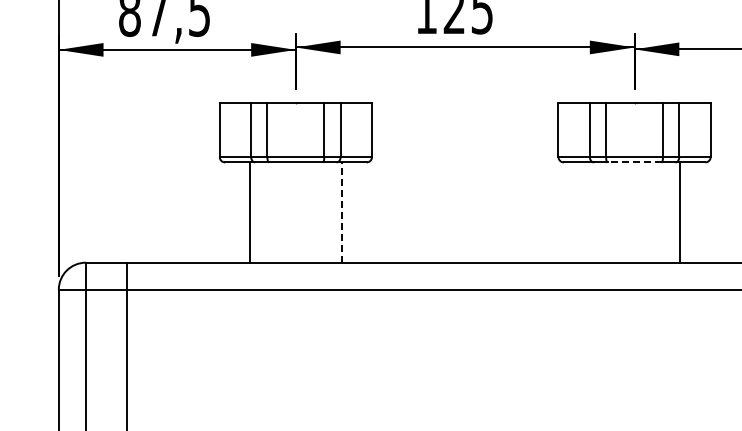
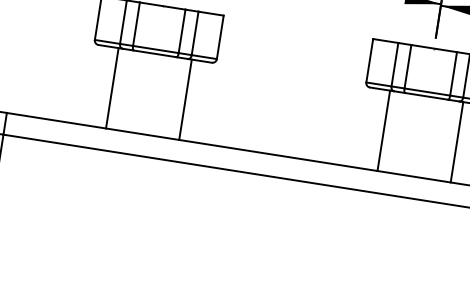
line: (634, 162) -> (426, 96), dashed -> solid
line: (341, 212) -> (185, 99), dashed -> solid
line: (588, 212) -> (383, 130), added

